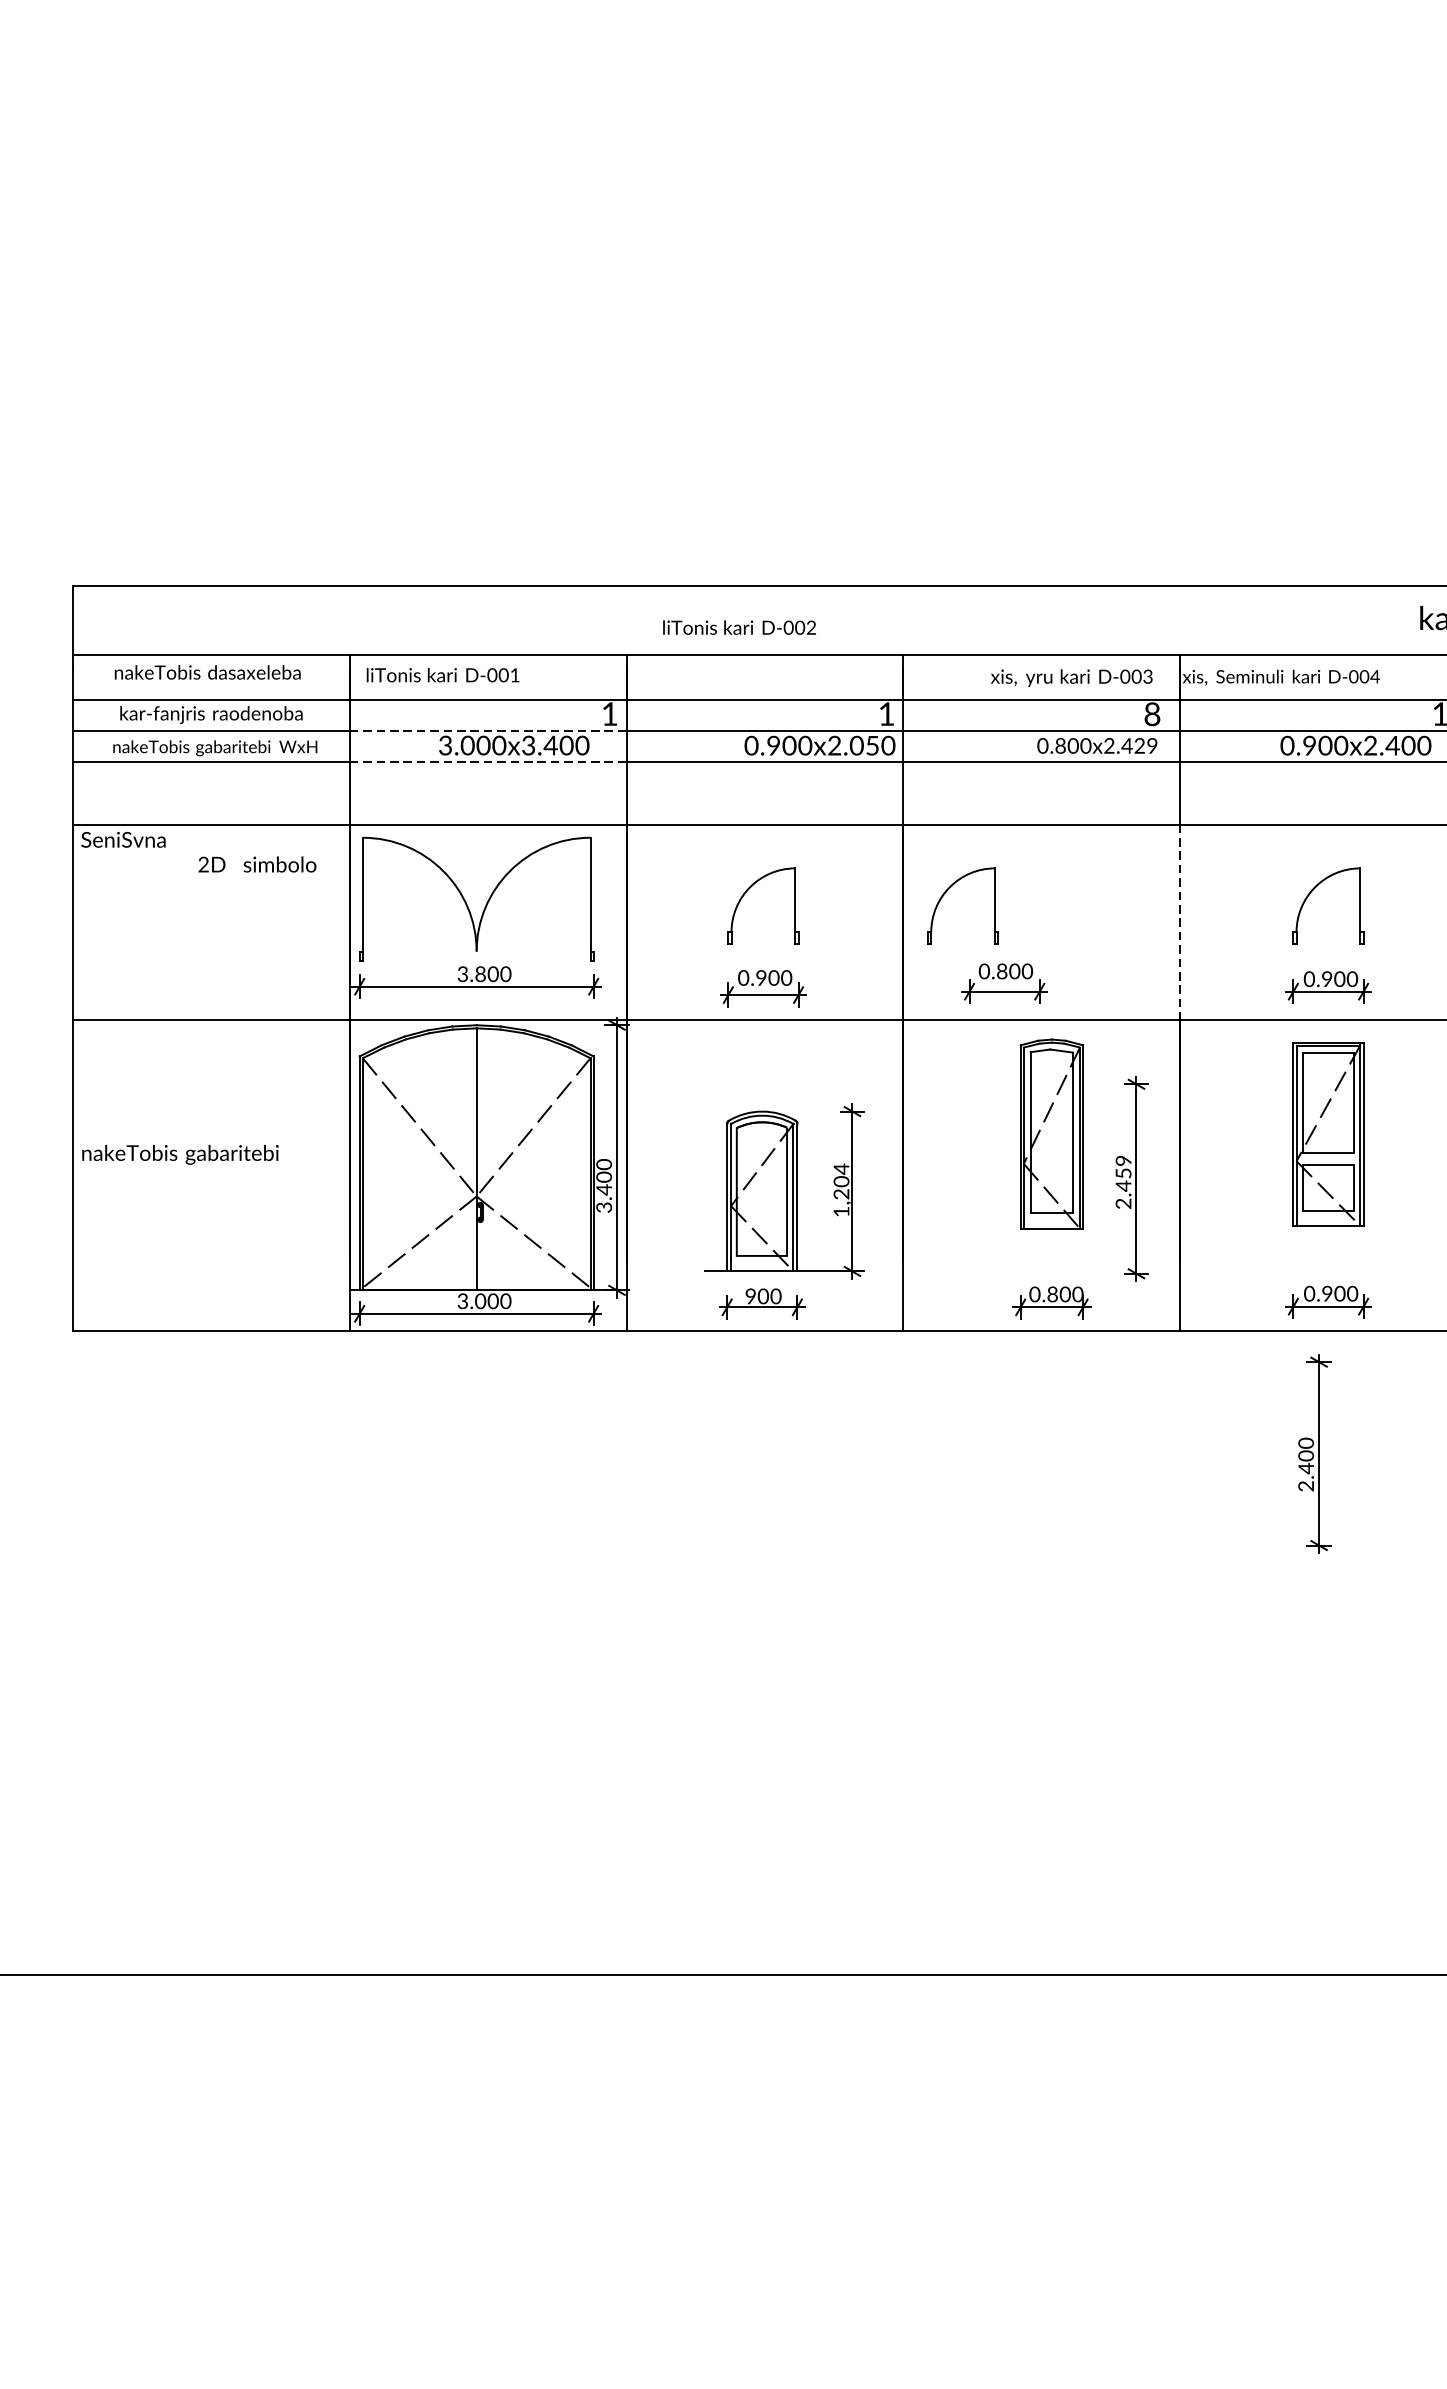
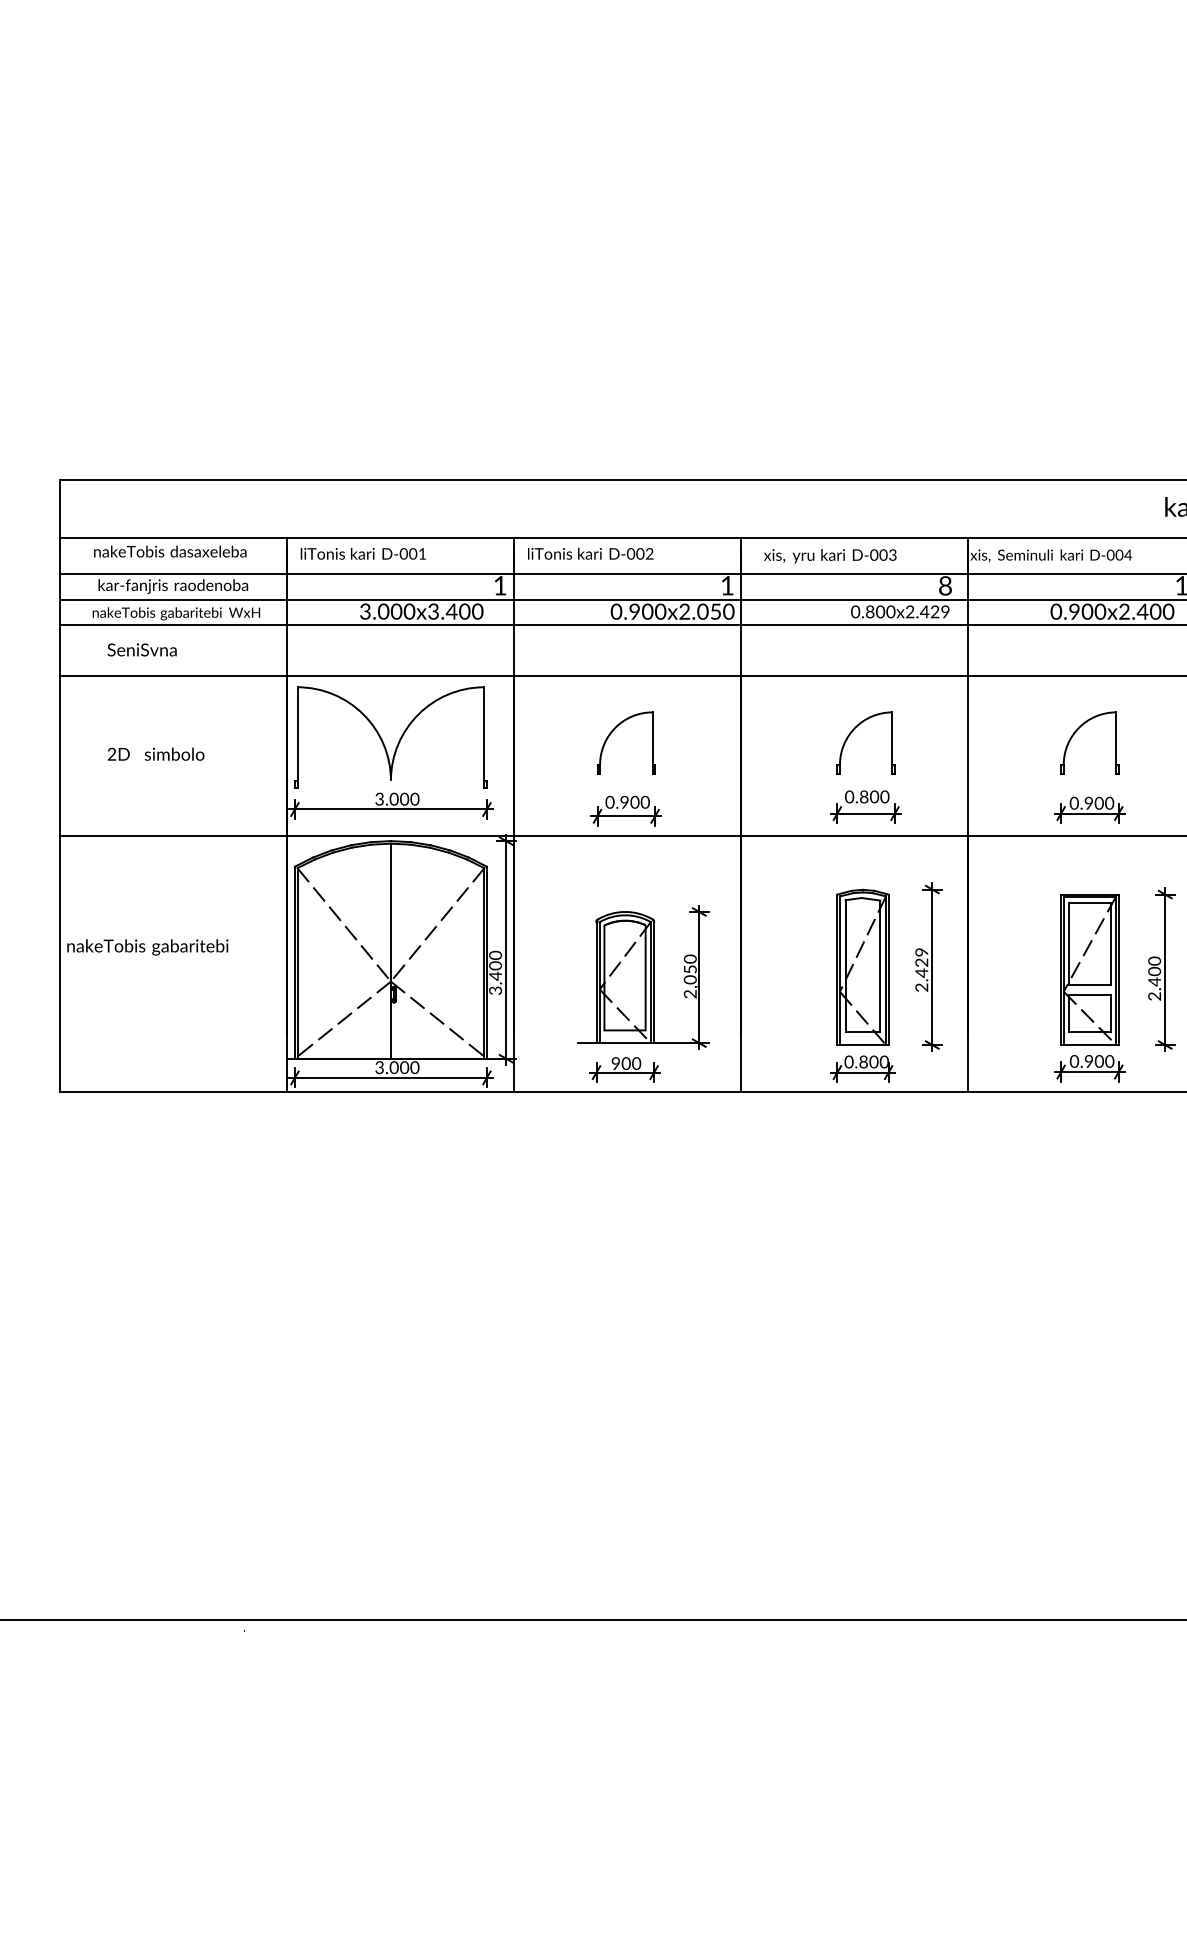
text: (739, 627) -> (590, 553), moved
text: (1072, 678) -> (830, 556), moved
line: (488, 730) -> (400, 599), dashed -> solid
line: (488, 762) -> (400, 625), dashed -> solid
text: (122, 839) -> (141, 649), moved
text: (256, 863) -> (155, 753), moved
part: (948, 890) -> (854, 730), moved
line: (1180, 922) -> (968, 756), dashed -> solid
text: (479, 974) -> (393, 799), 3.800 -> 3.000
part: (1003, 983) -> (865, 806), moved
part: (1051, 1132) -> (862, 966), moved
part: (1327, 1134) -> (1089, 969), moved
text: (1123, 1173) -> (921, 962), 2.459 -> 2.429
text: (840, 1190) -> (689, 976), 1,204 -> 2,050
part: (1314, 1453) -> (1161, 969), moved

